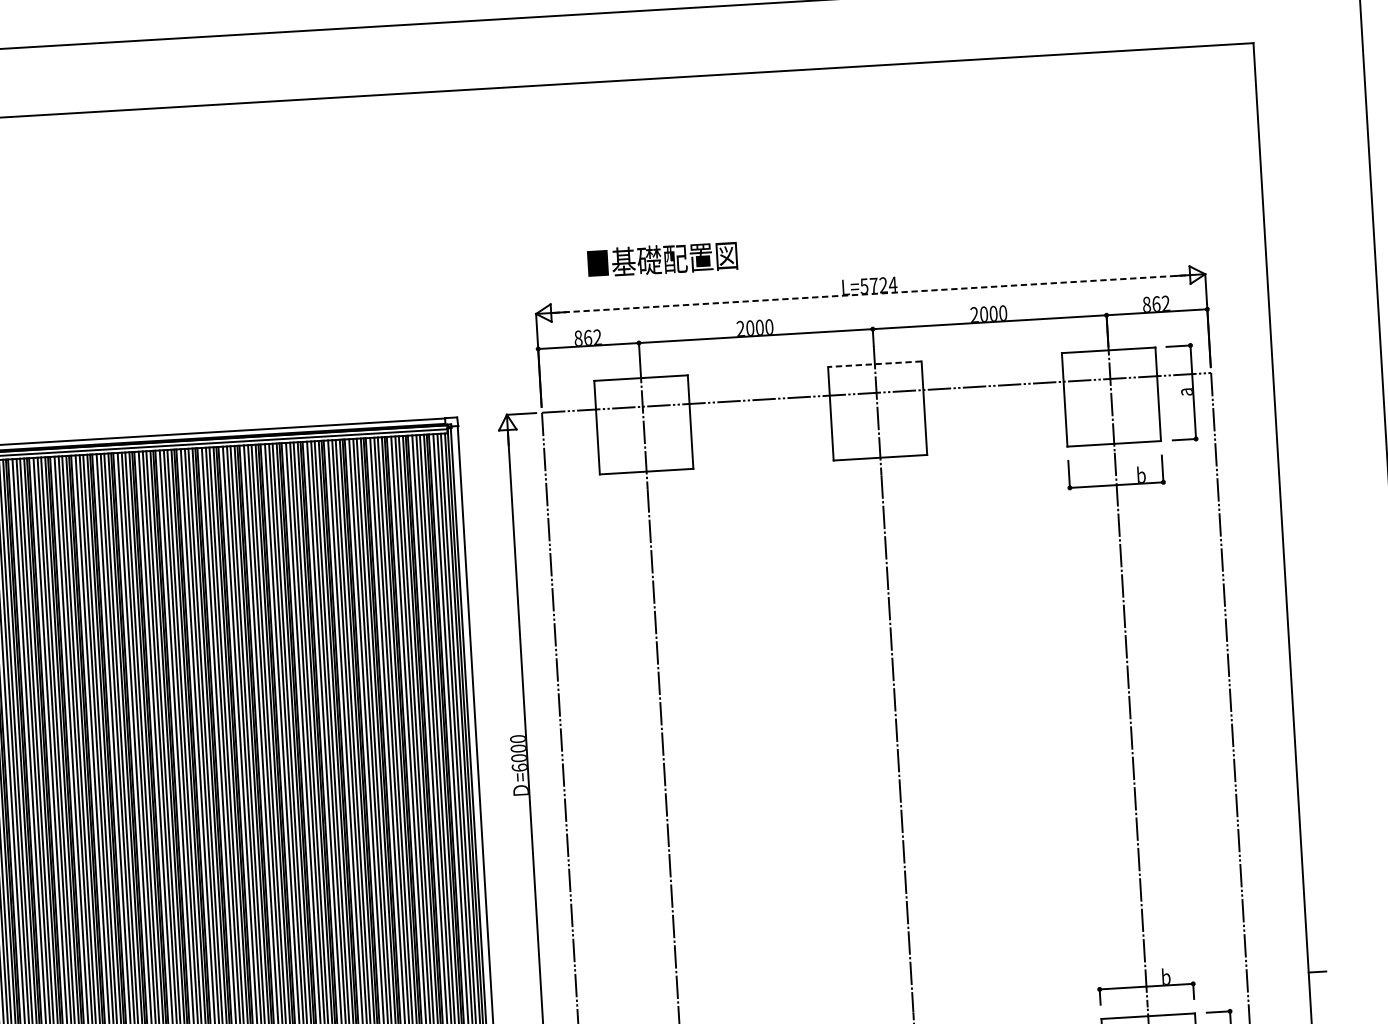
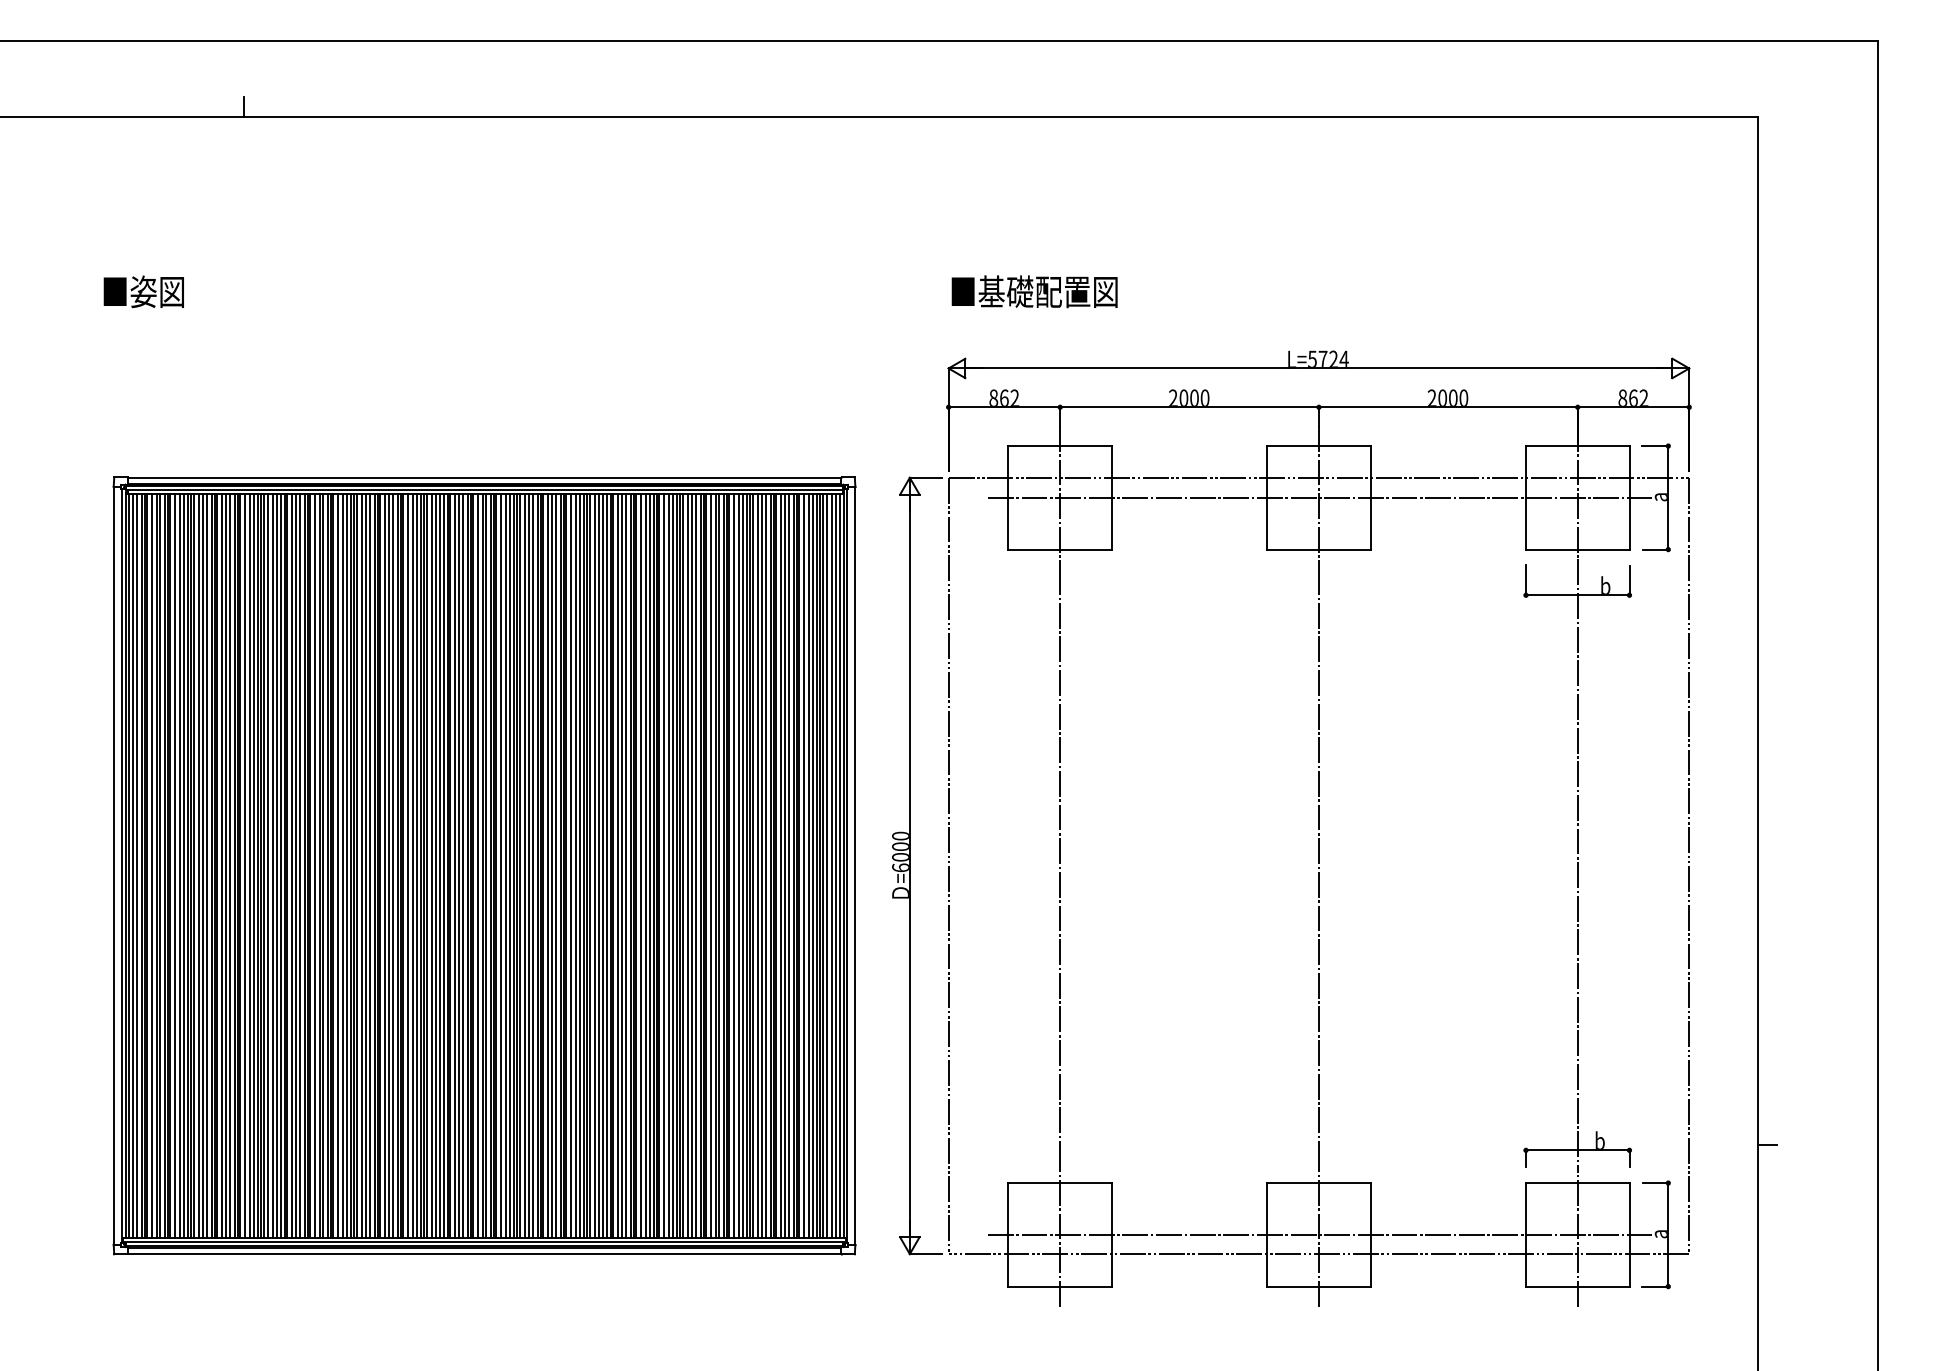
text: (662, 259) -> (1034, 291), moved
line: (870, 294) -> (1318, 368), dashed -> solid
line: (874, 364) -> (1318, 446), dashed -> solid
line: (878, 410) -> (1319, 497), added

